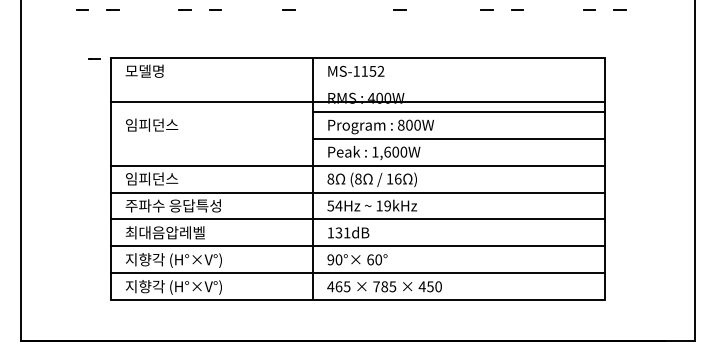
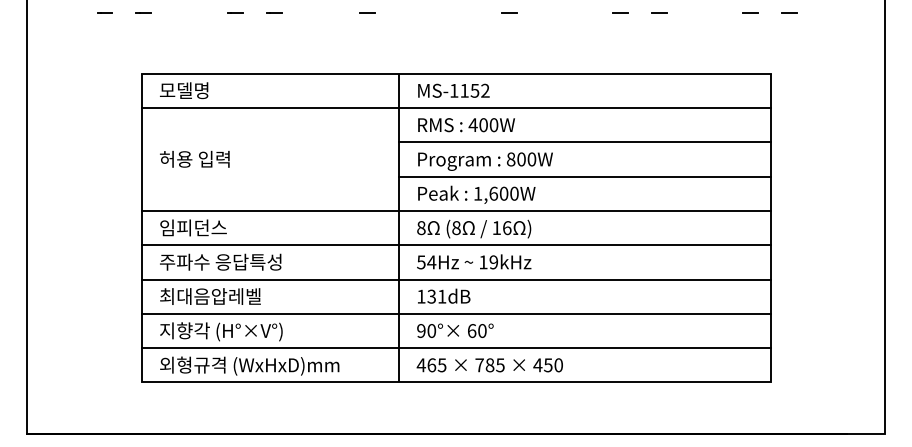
line: (94, 58) -> (120, 74), removed
line: (358, 101) -> (456, 107), moved
text: (152, 124) -> (194, 158), 임피던스 -> 허용 입력
text: (196, 287) -> (250, 366), 지향각 (H°×V°) -> 외형규격 (WxHxD)mm

